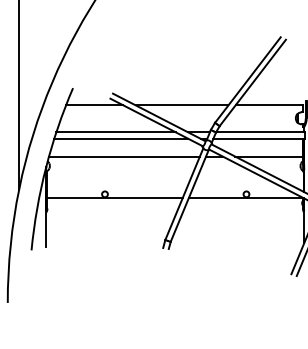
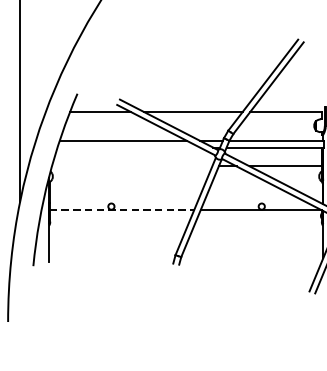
line: (121, 138) -> (128, 147), removed
line: (124, 156) -> (132, 166), removed
line: (114, 197) -> (121, 209), solid -> dashed

